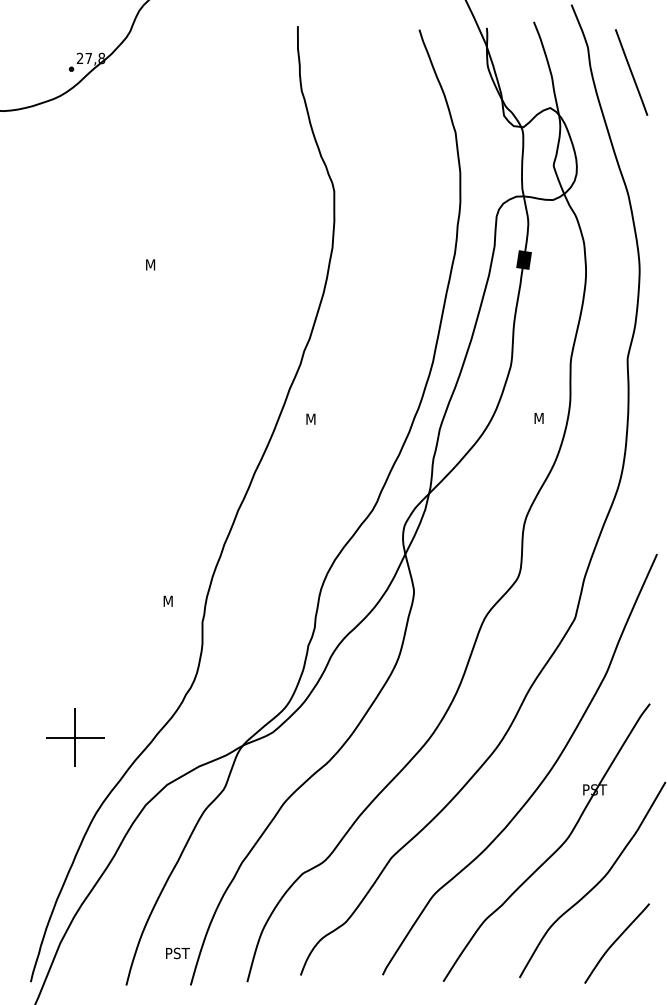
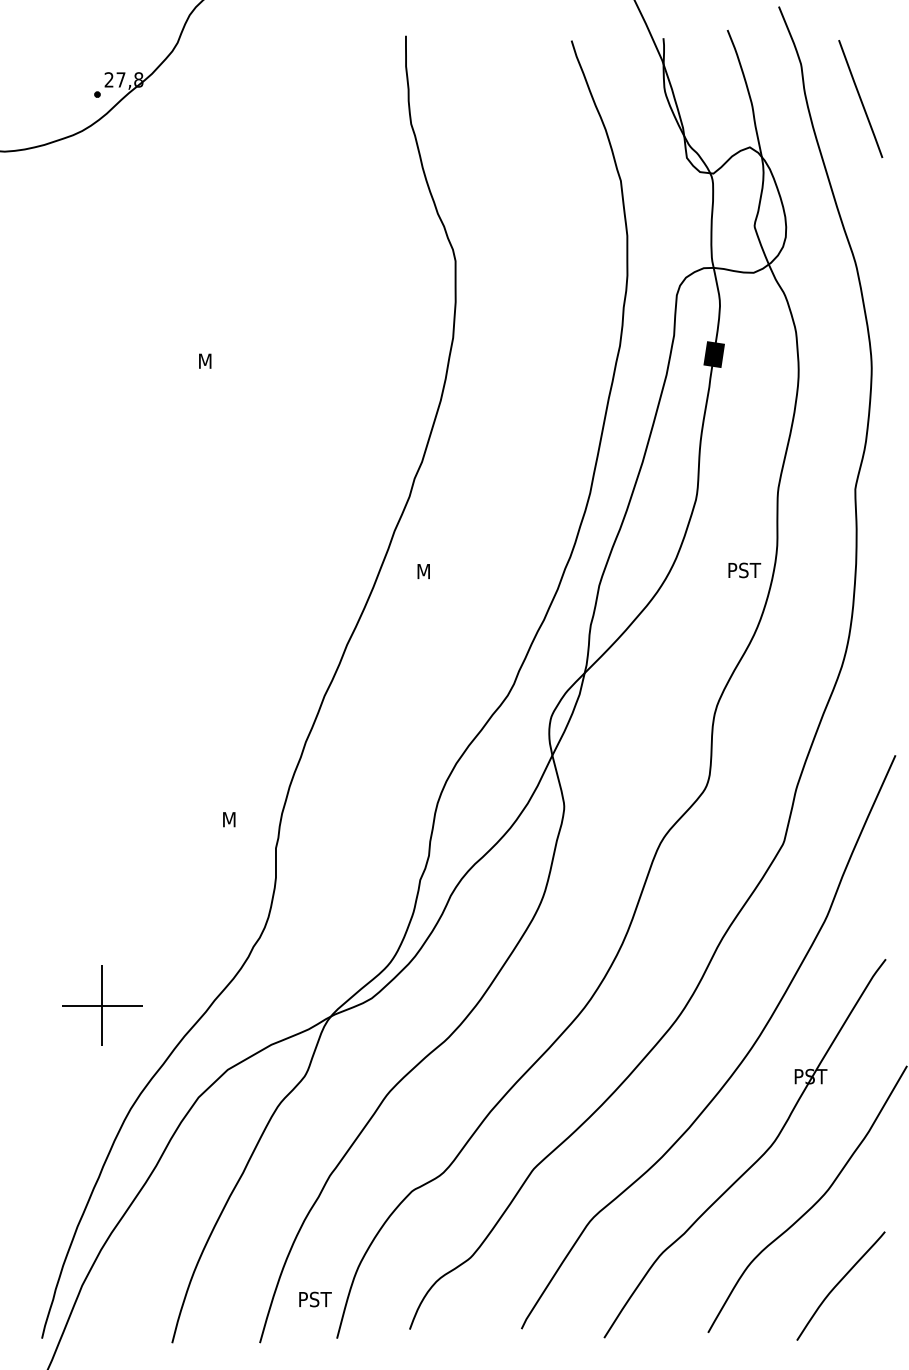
text: (547, 418) -> (745, 570), M -> PST
text: (177, 953) -> (315, 1299), moved

